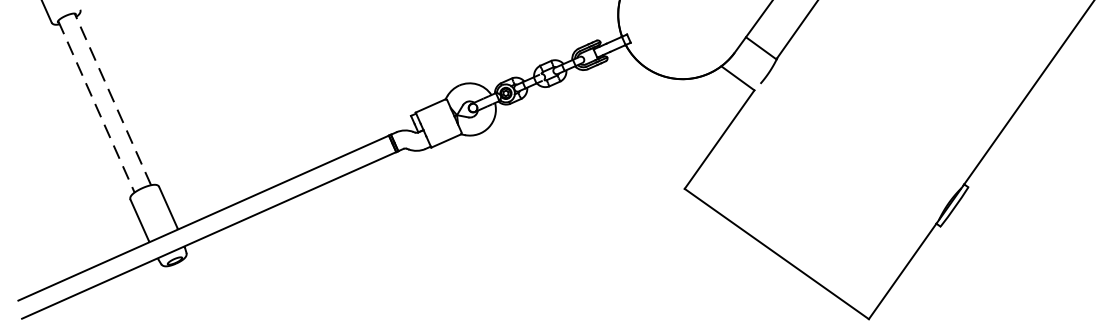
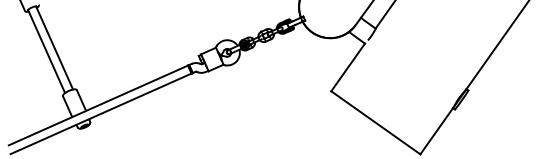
line: (112, 98) -> (54, 47), dashed -> solid
line: (96, 108) -> (46, 52), dashed -> solid

